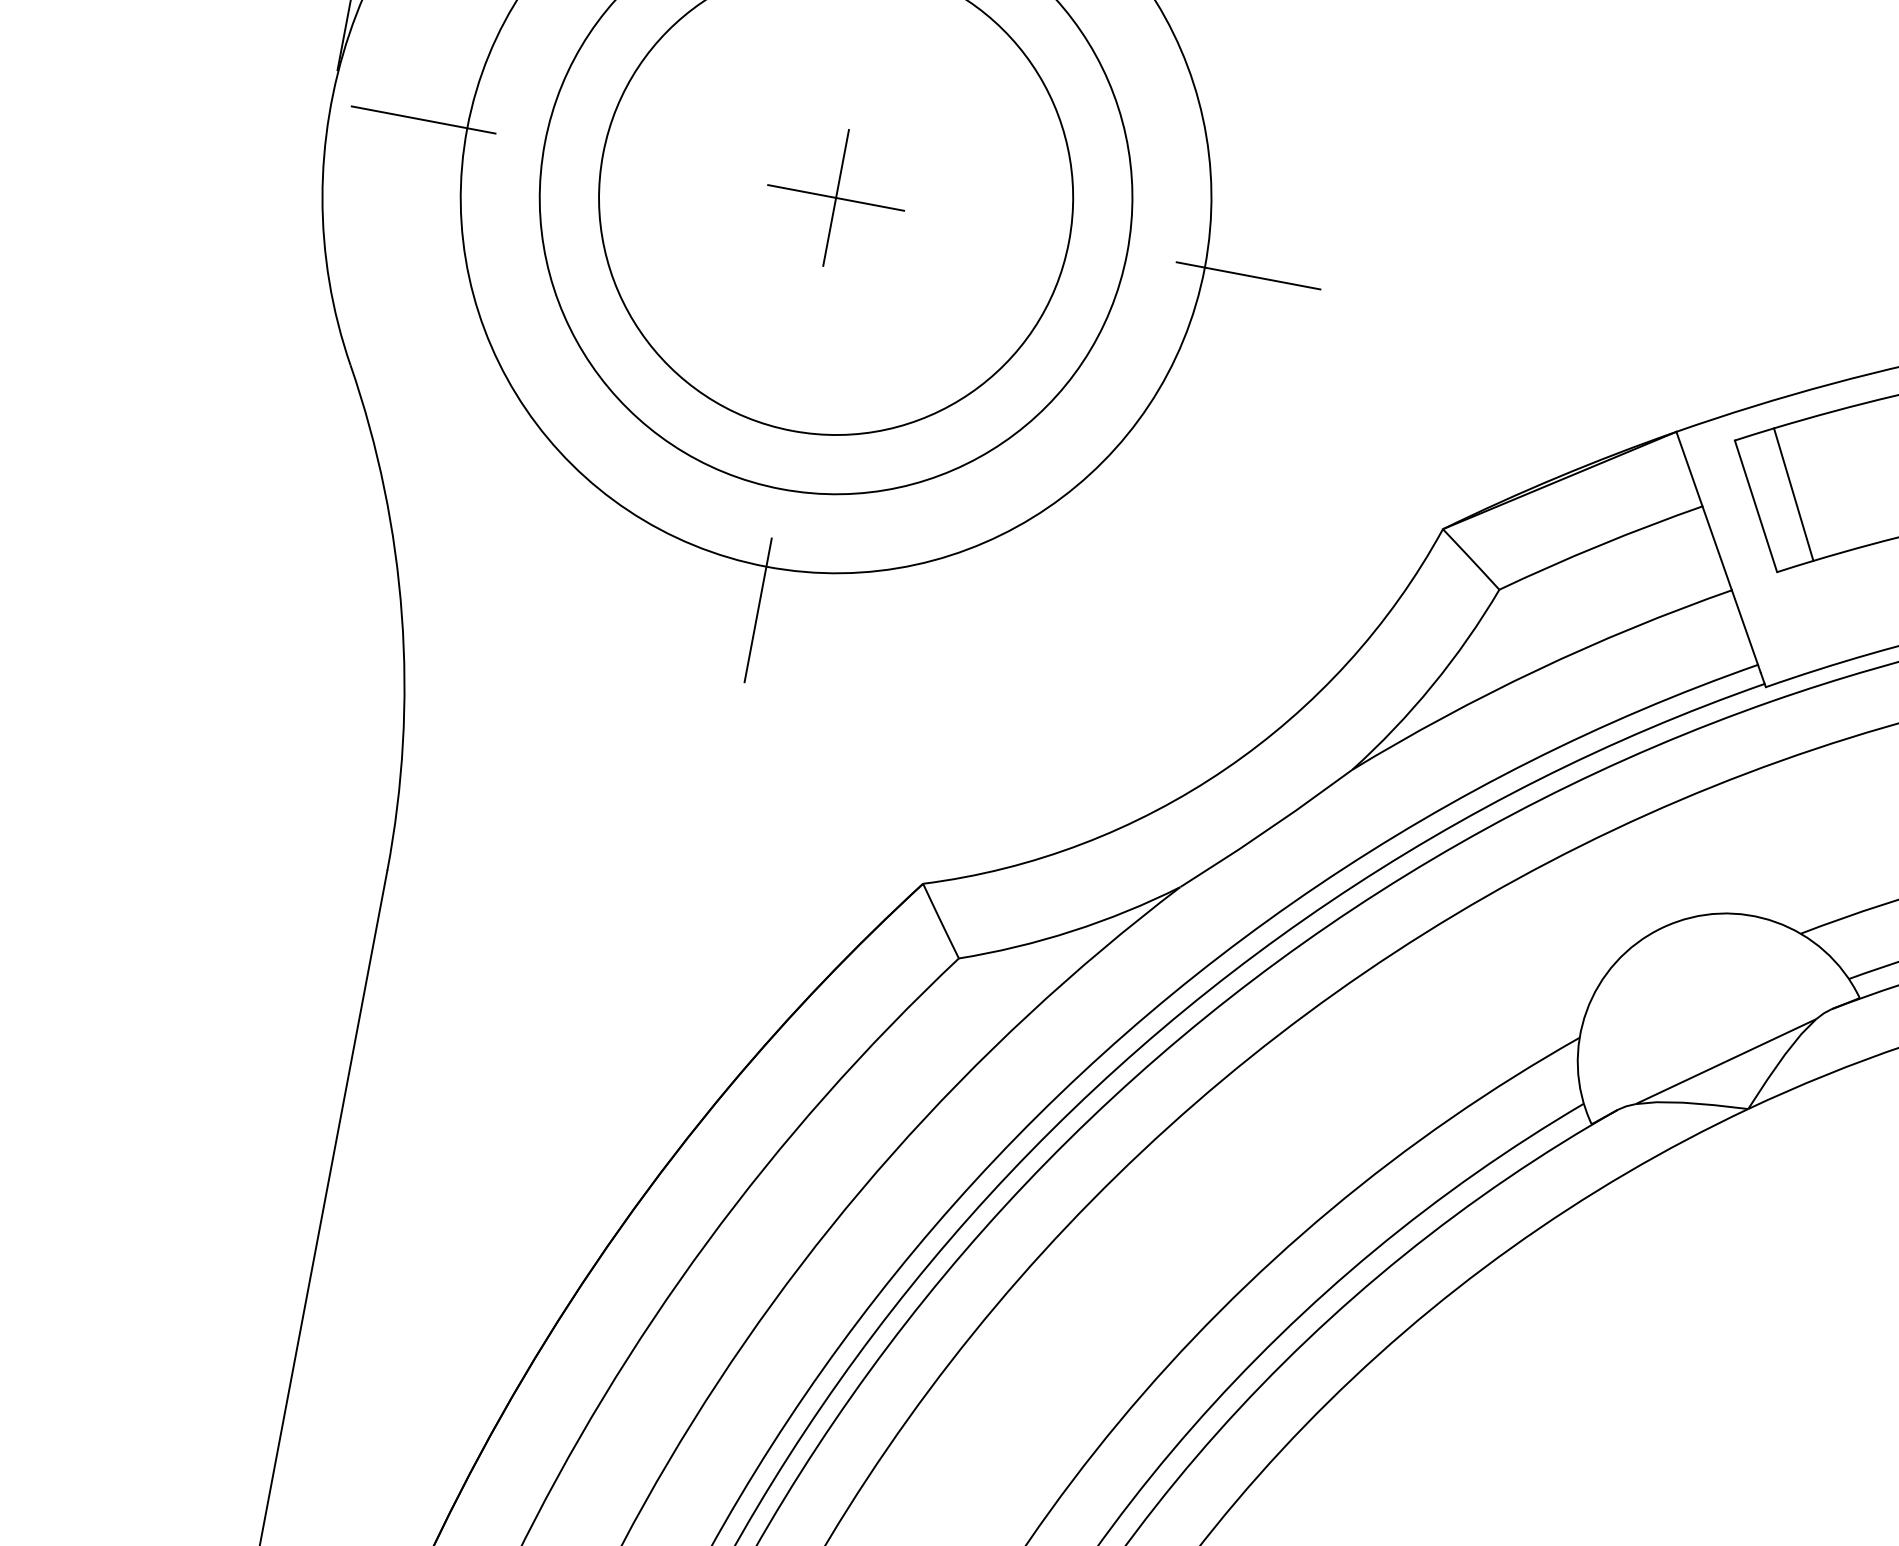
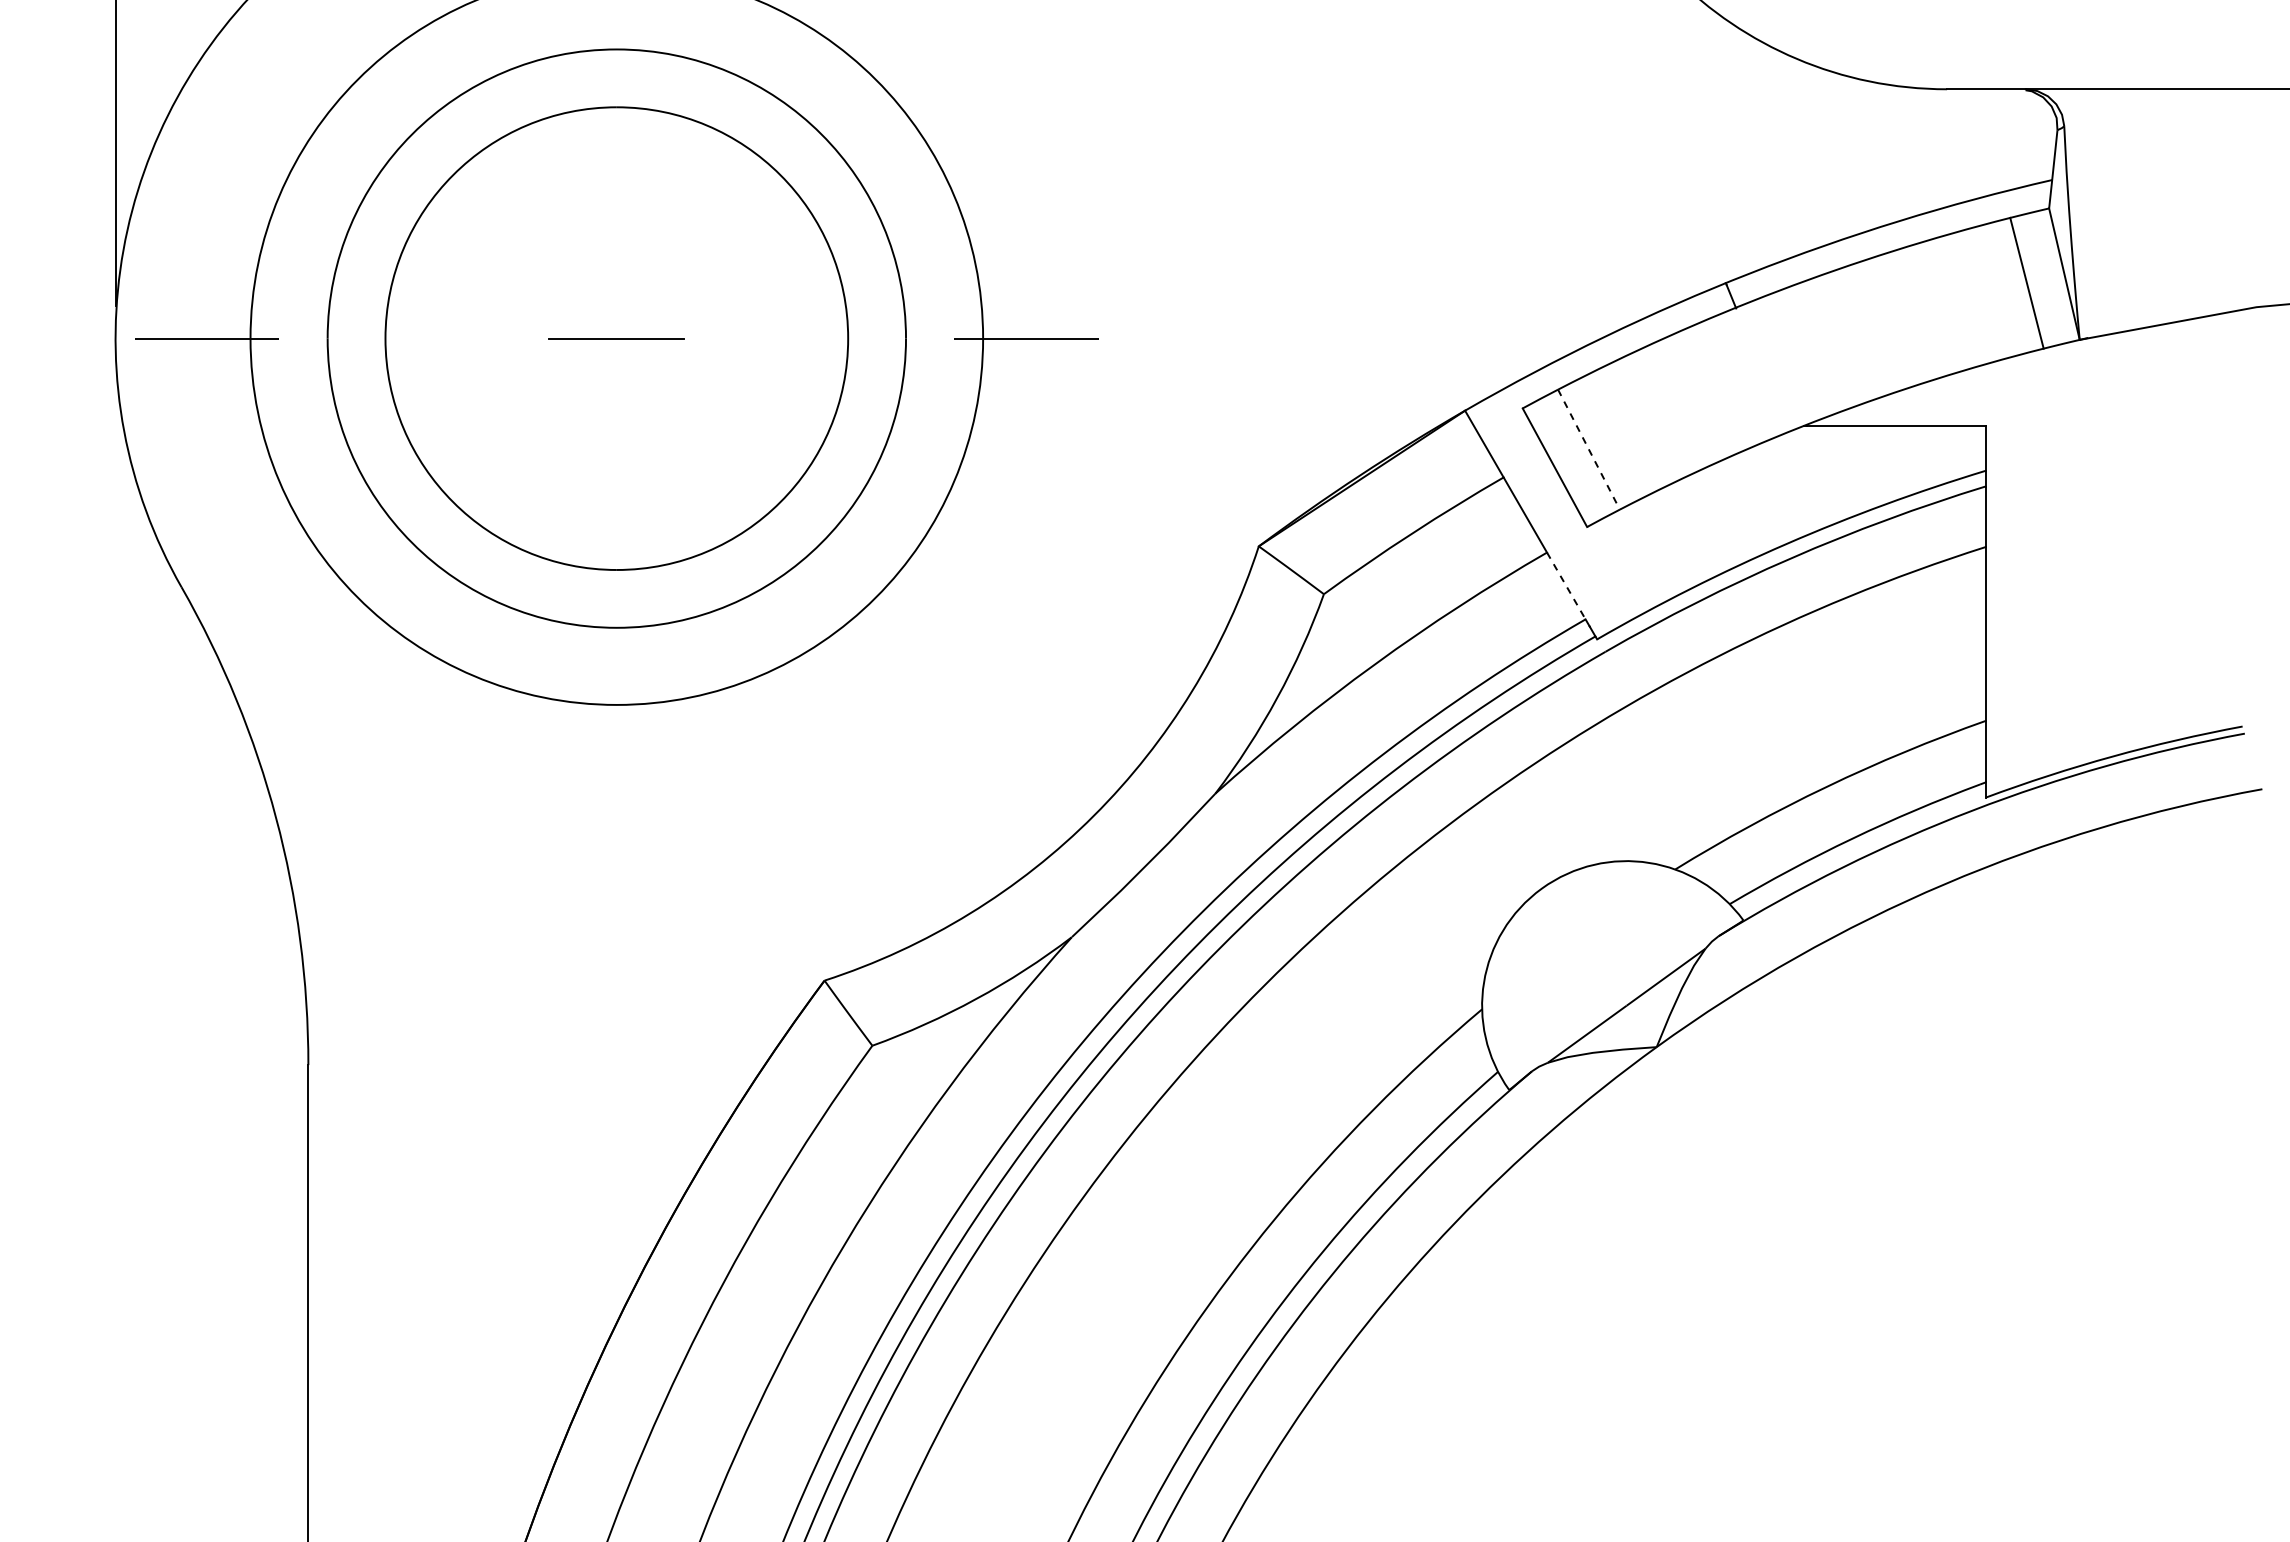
line: (835, 197) -> (616, 338), removed
line: (1794, 495) -> (1589, 450), solid -> dashed
line: (757, 610) -> (616, 748), removed
line: (1745, 628) -> (1566, 586), solid -> dashed

